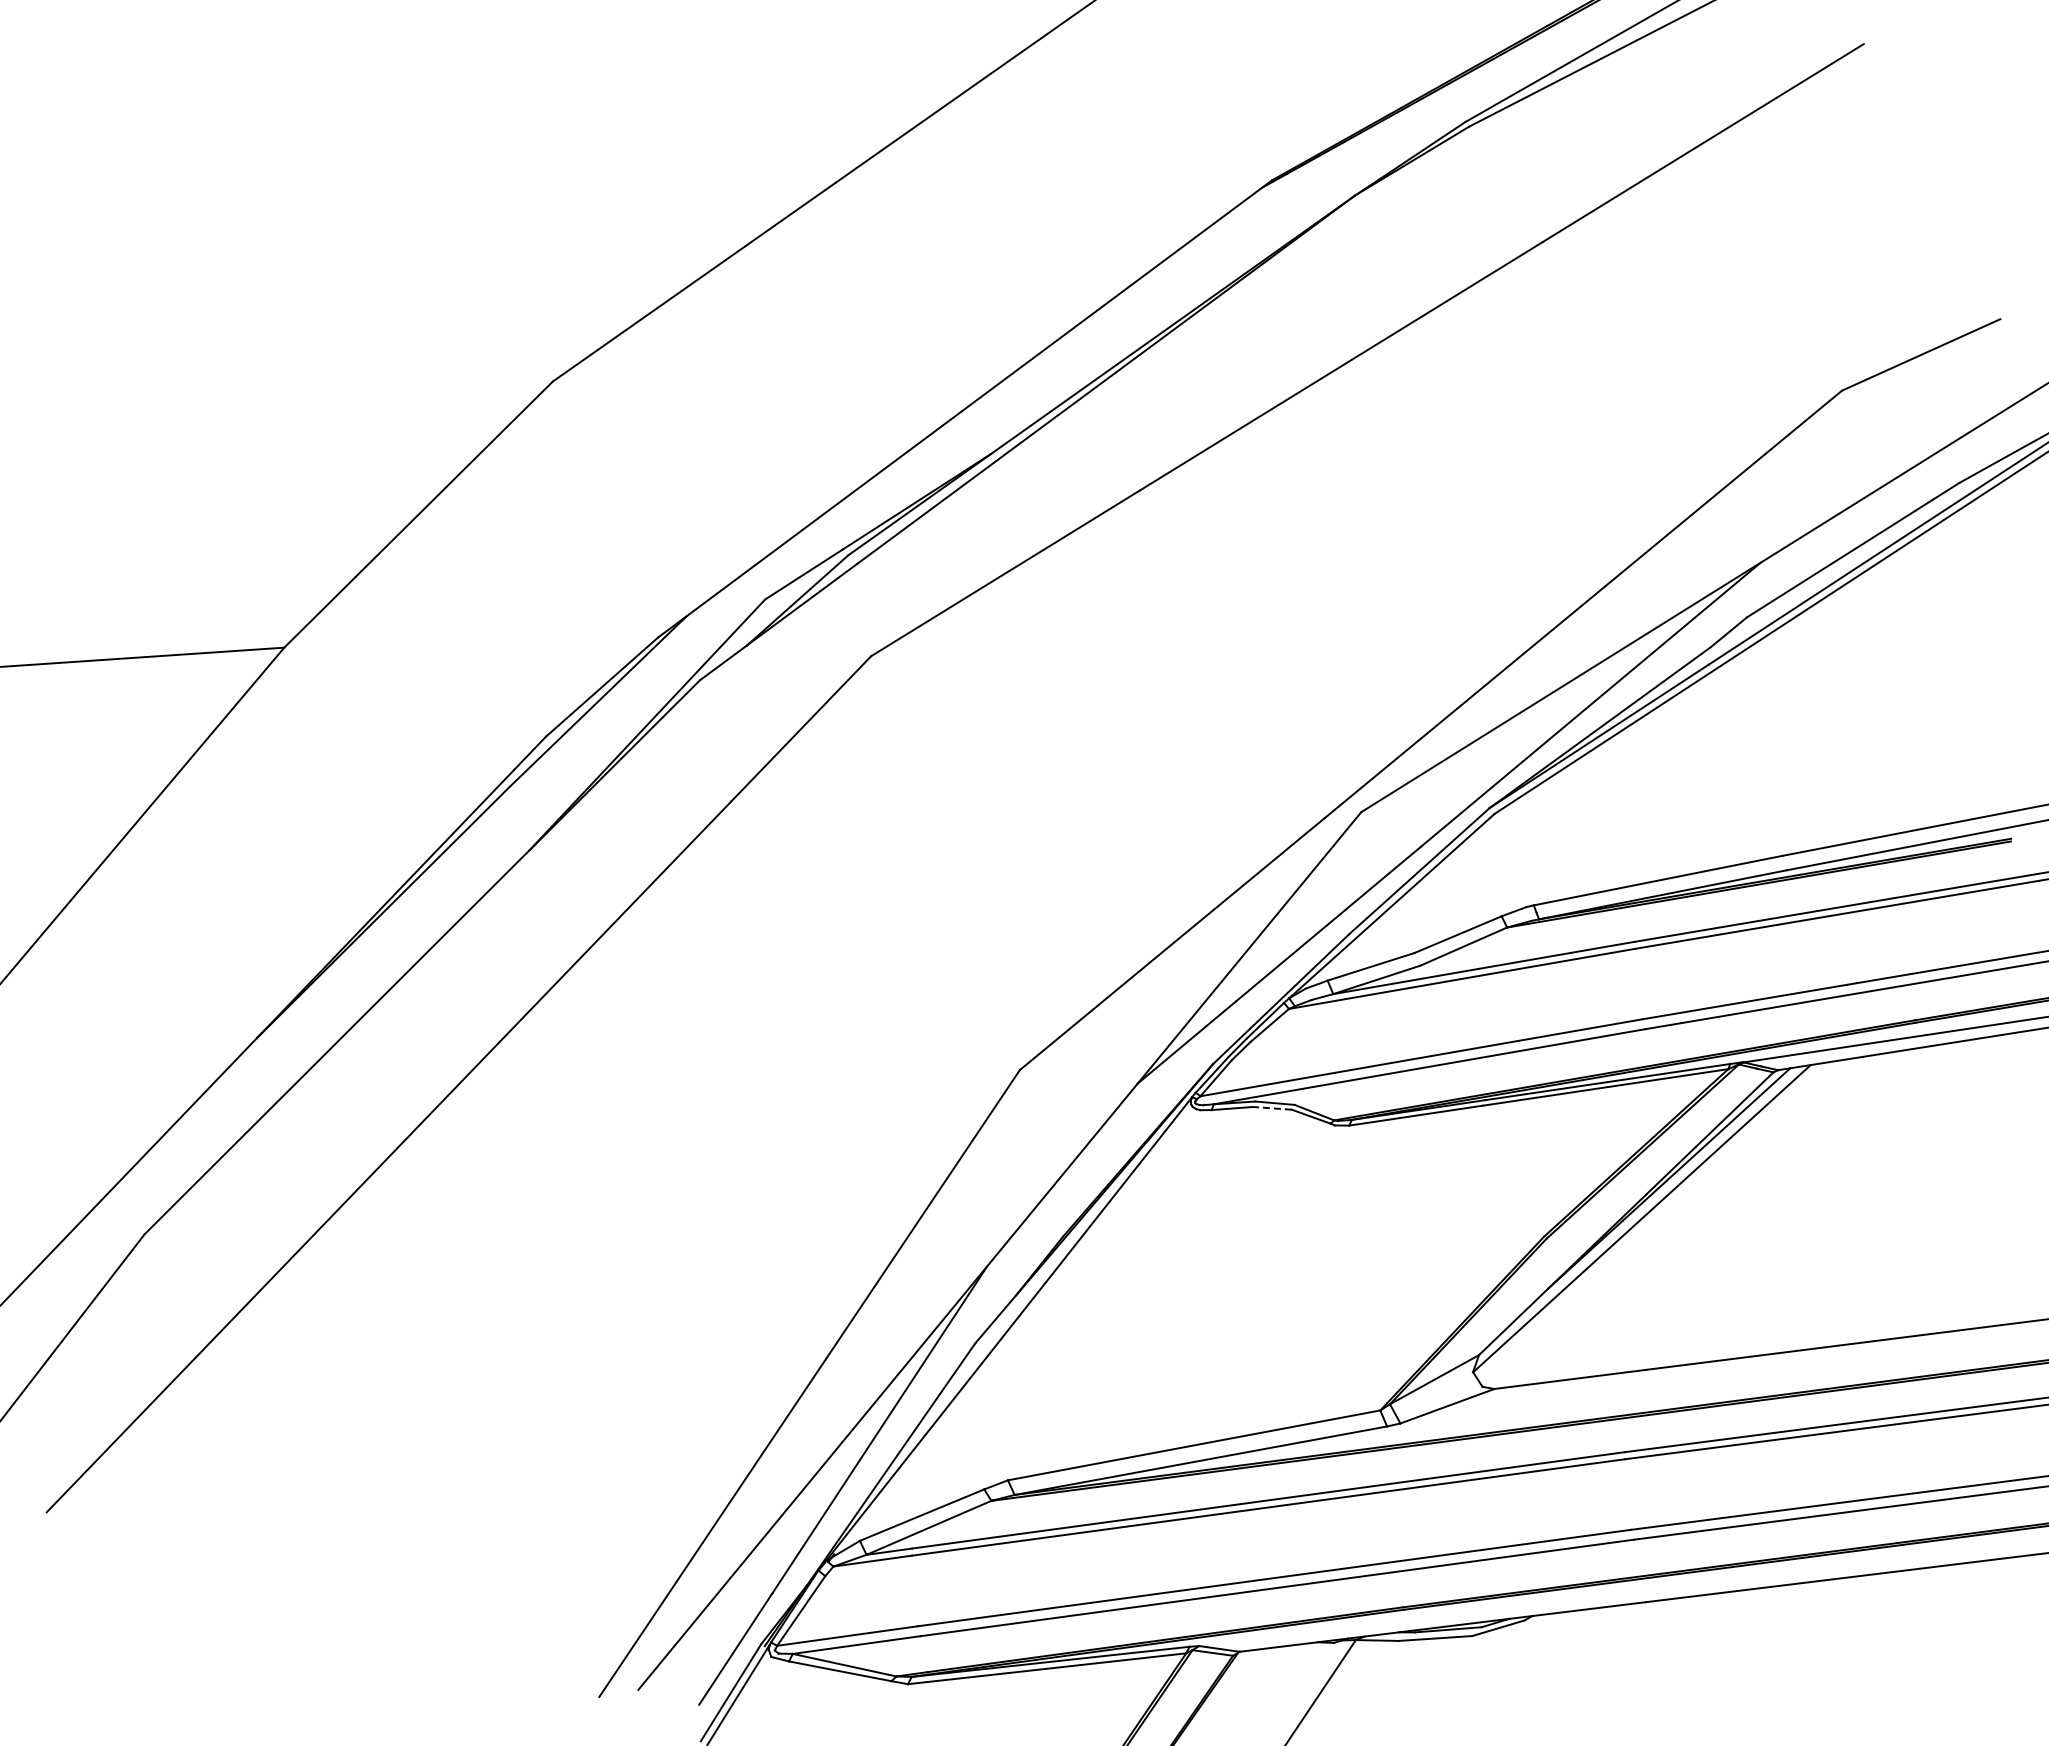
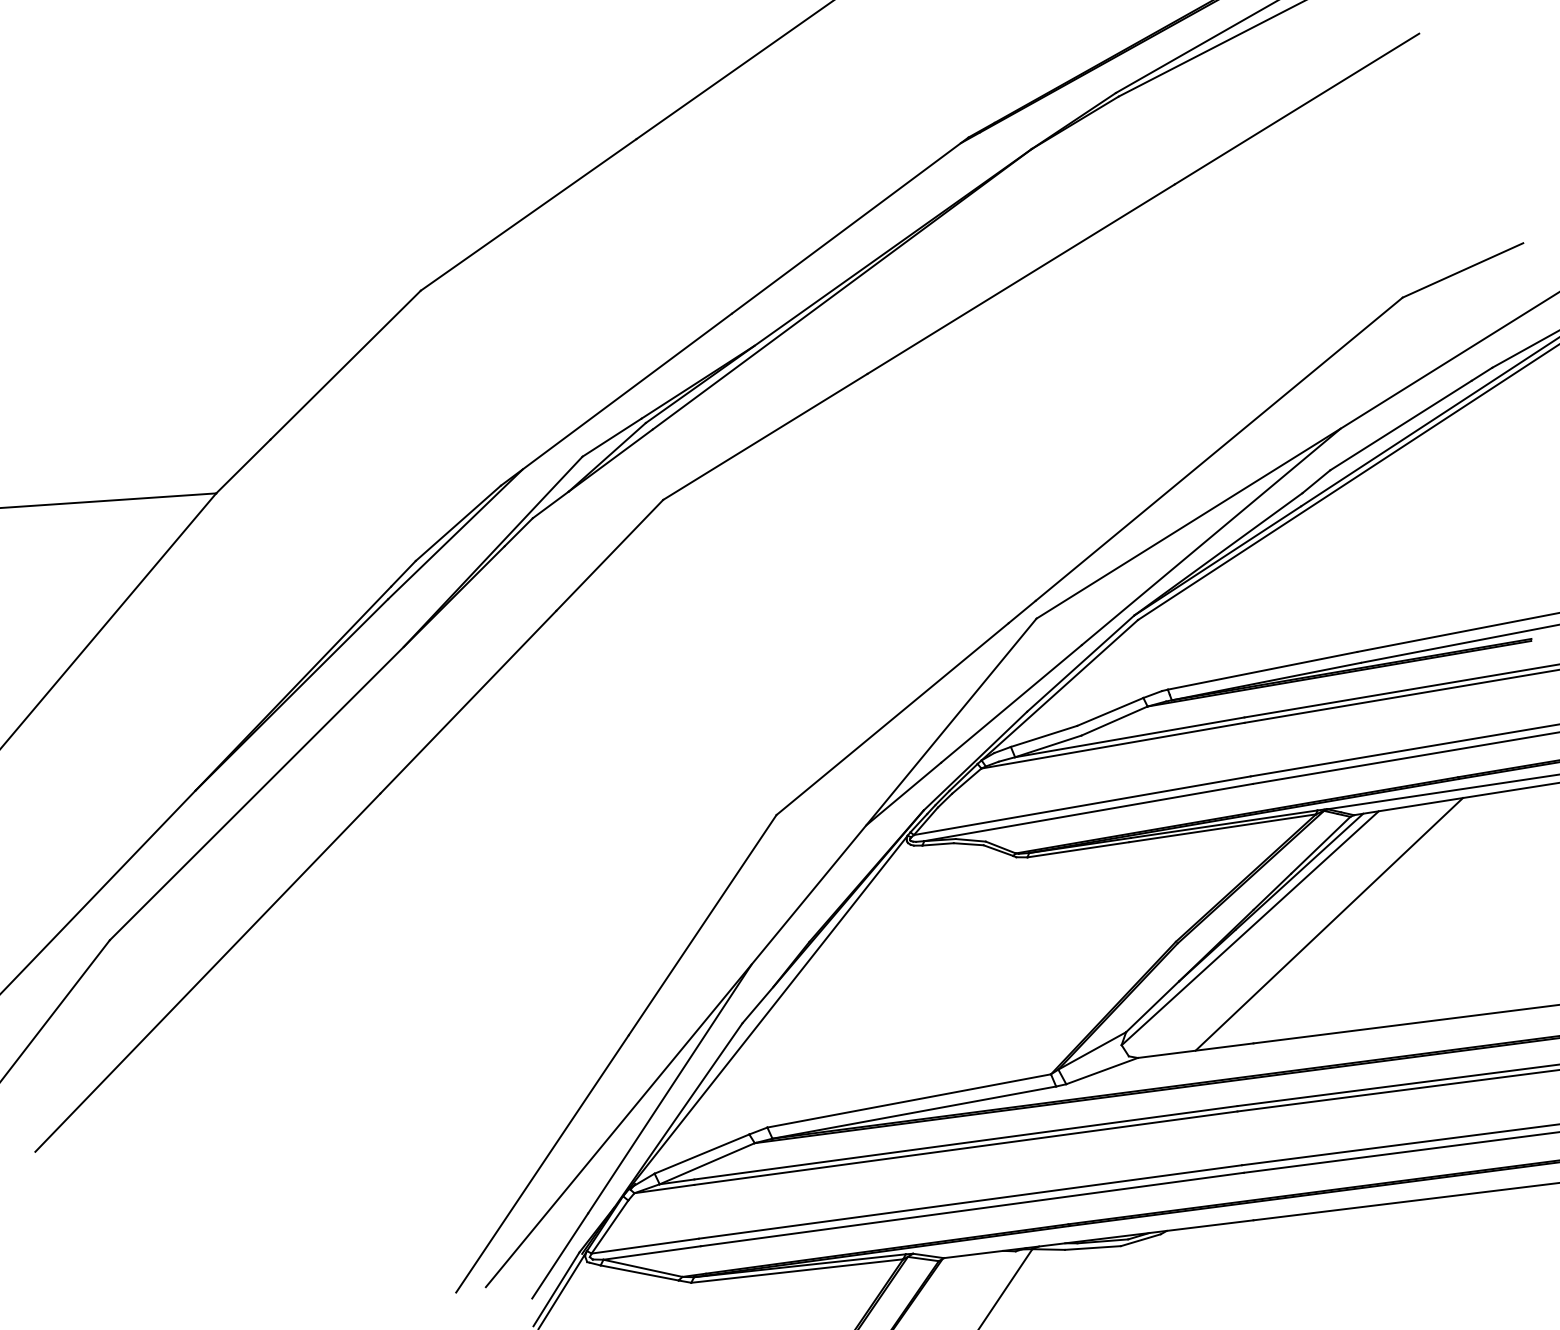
line: (1272, 1108) -> (968, 844), dashed -> solid
line: (1745, 1213) -> (1329, 924), added

